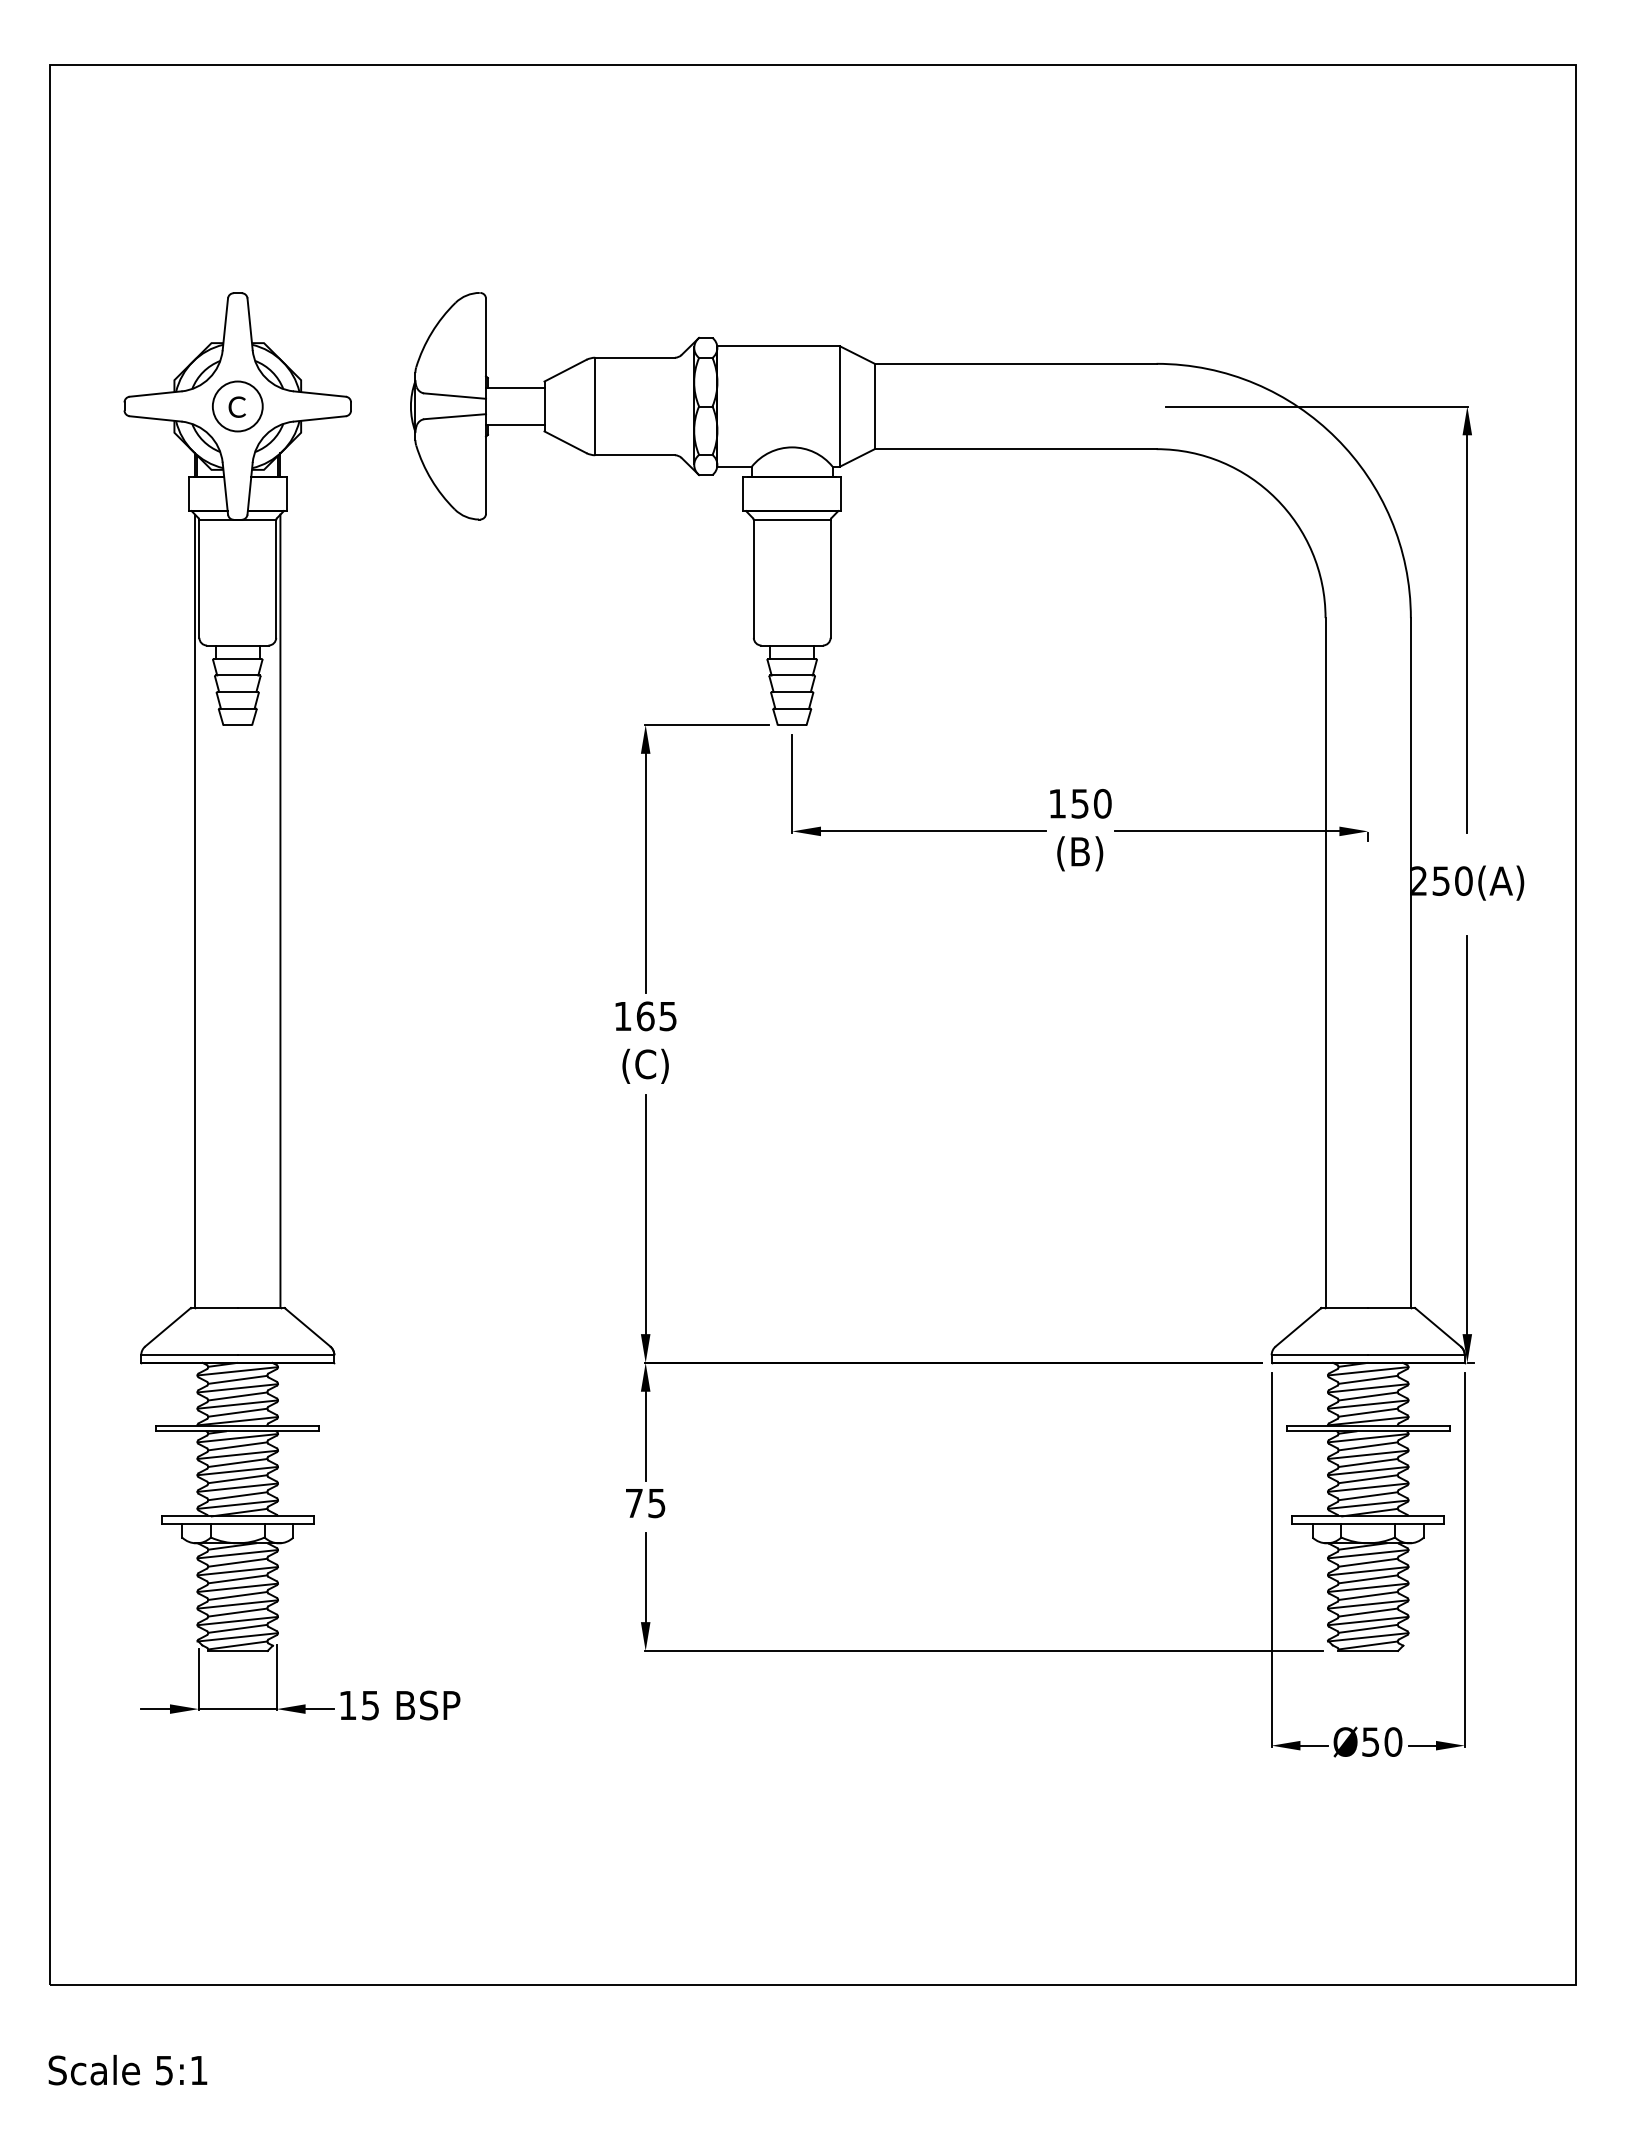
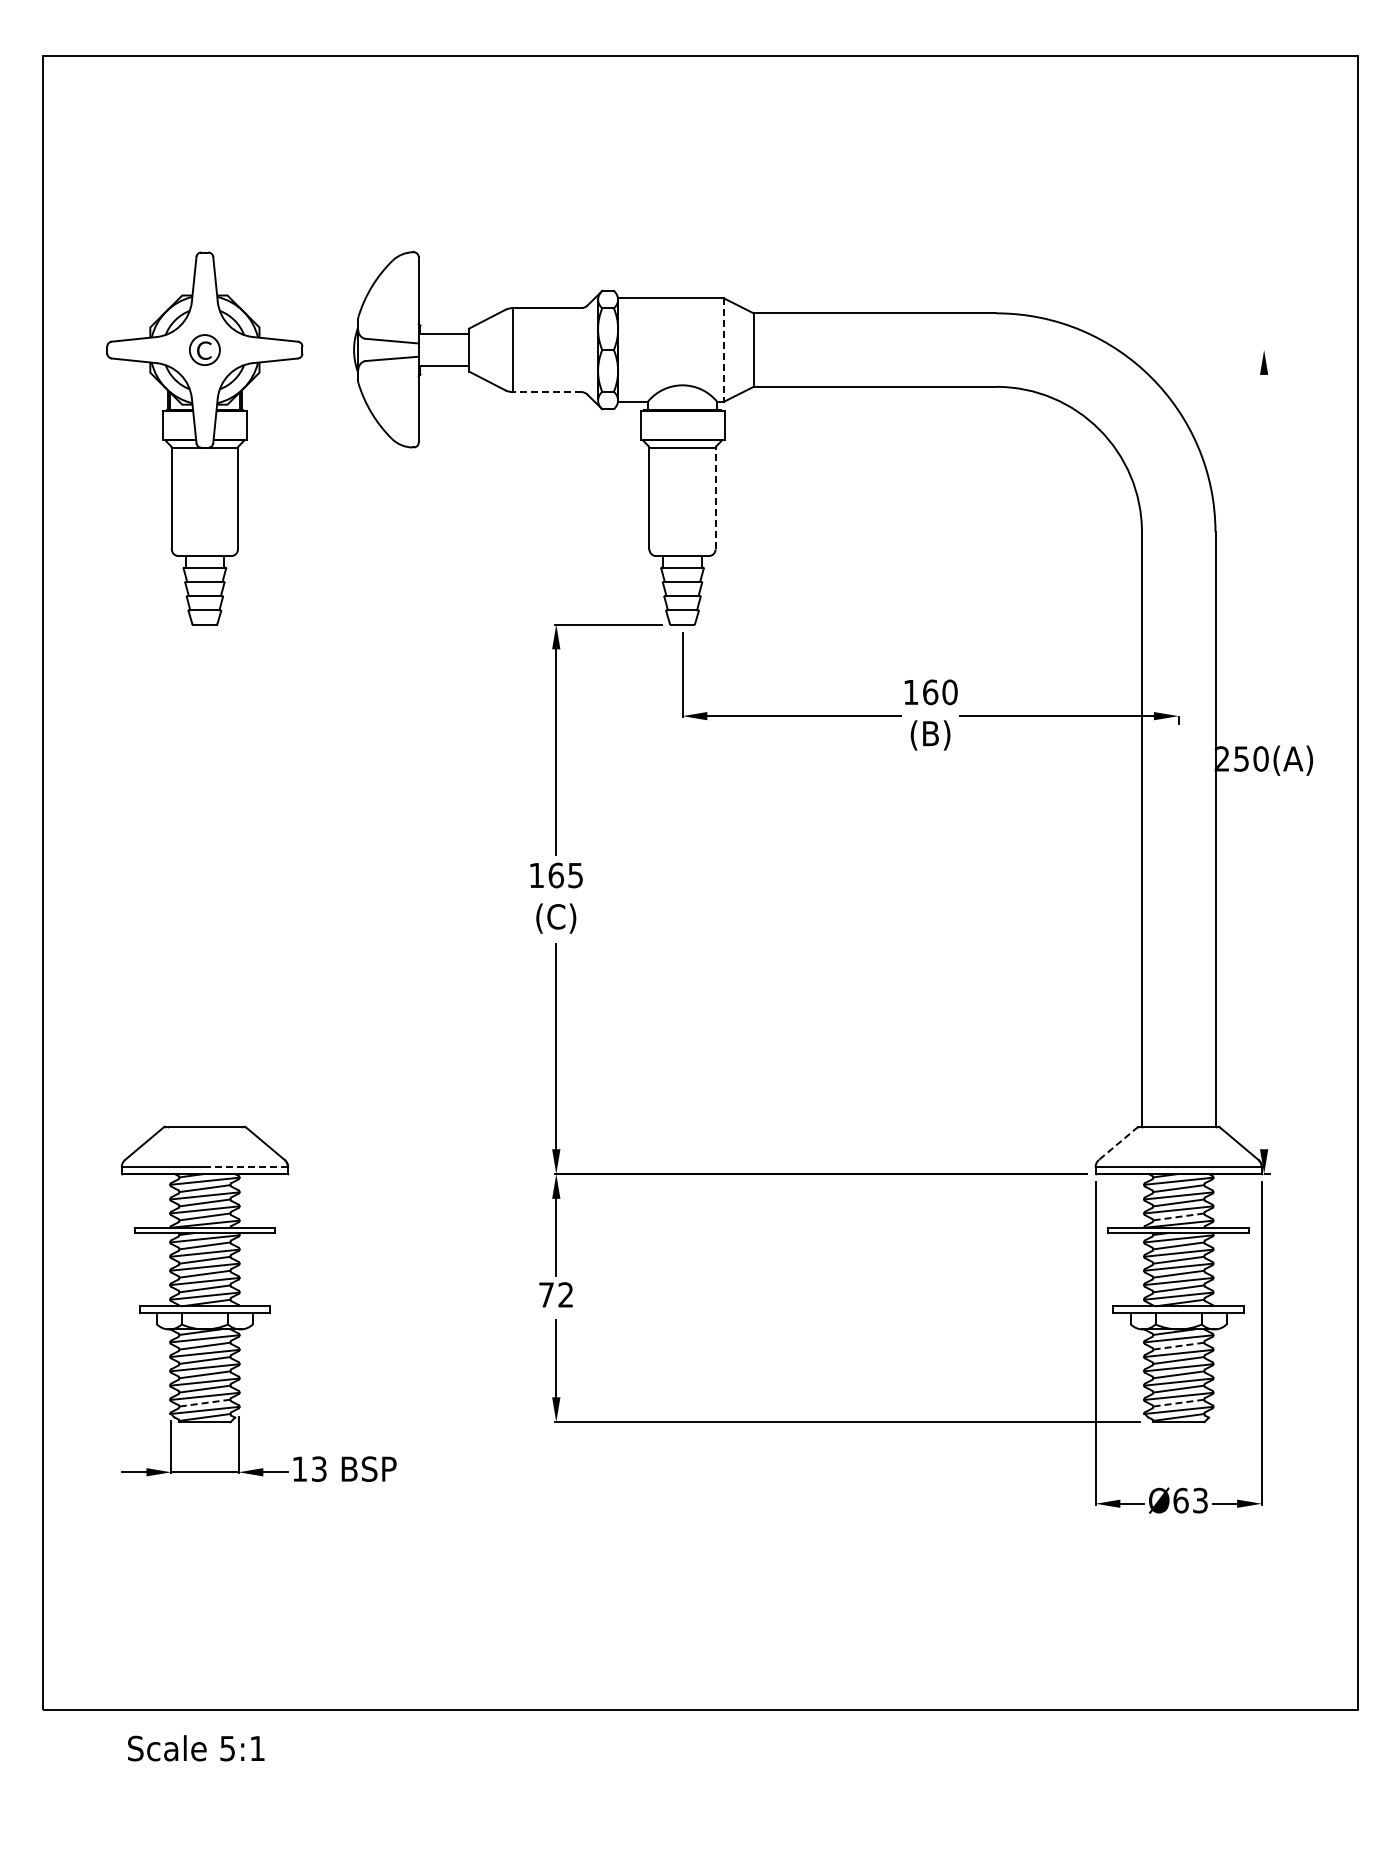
circle: (237, 405) -> (204, 349), size x0.7
line: (839, 406) -> (723, 350), solid -> dashed
line: (1316, 406) -> (1134, 350), removed
line: (634, 455) -> (546, 392), solid -> dashed
line: (830, 578) -> (715, 498), solid -> dashed
line: (1467, 633) -> (1264, 545), removed
text: (1080, 803) -> (930, 692), 150 -> 160
line: (195, 910) -> (168, 784), removed
line: (280, 910) -> (241, 784), removed
line: (1467, 1134) -> (1264, 977), removed
line: (1298, 1327) -> (1118, 1143), solid -> dashed
line: (286, 1355) -> (246, 1167), solid -> dashed
line: (1367, 1412) -> (1178, 1216), solid -> dashed
text: (656, 1502) -> (565, 1294), 75 -> 72
line: (1367, 1563) -> (1178, 1346), solid -> dashed
line: (237, 1629) -> (204, 1403), solid -> dashed
line: (1367, 1629) -> (1178, 1403), solid -> dashed
text: (370, 1704) -> (319, 1468), 15 -> 13
text: (1381, 1741) -> (1190, 1500), Ø50 -> Ø63
text: (128, 2070) -> (196, 1748), moved

